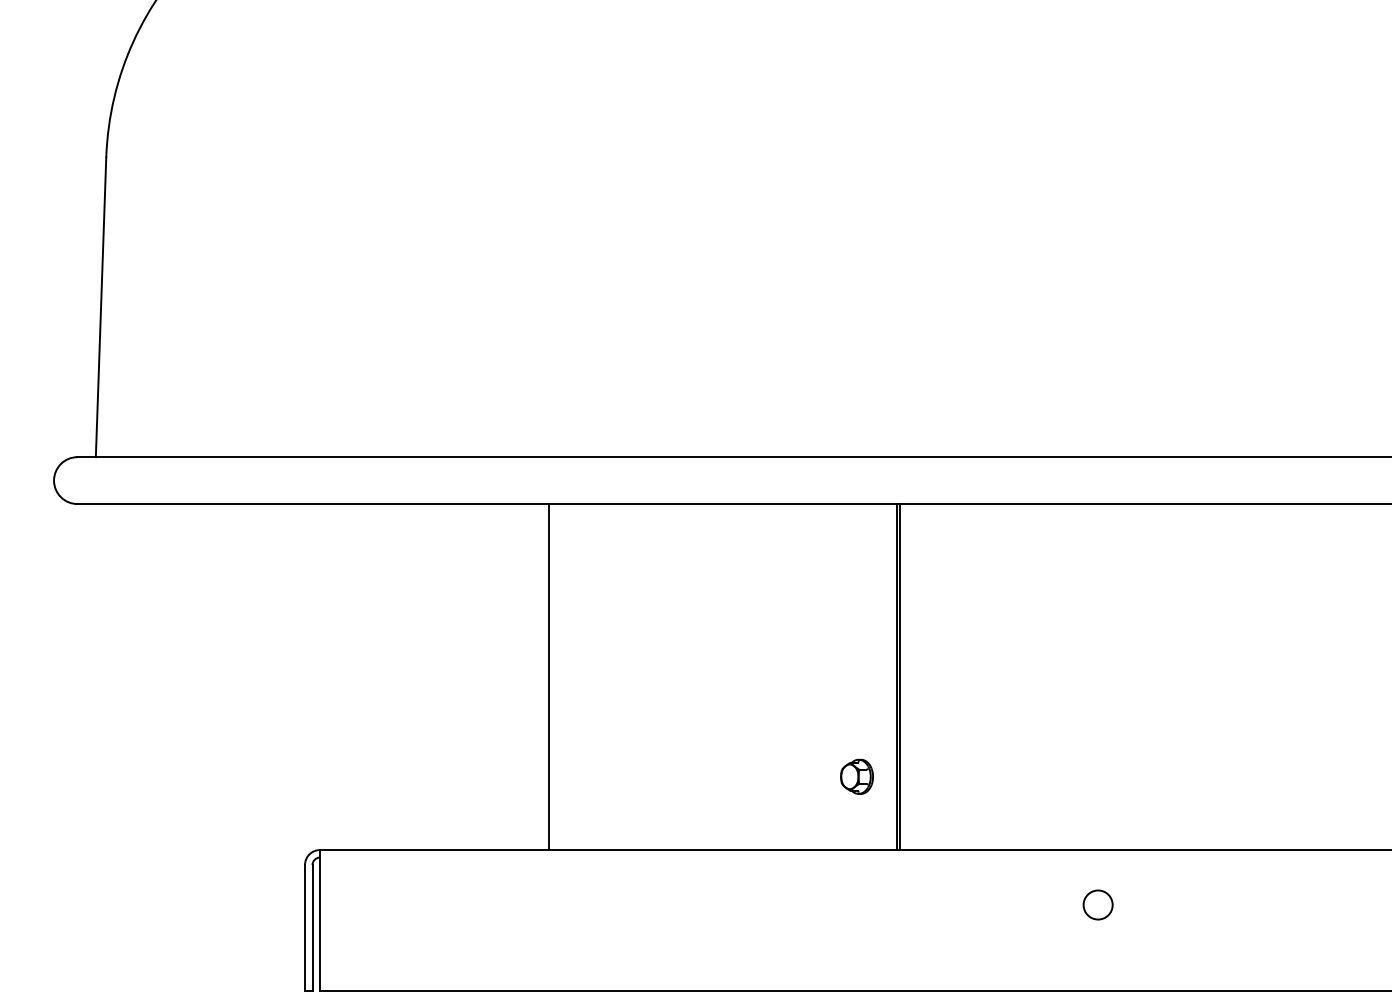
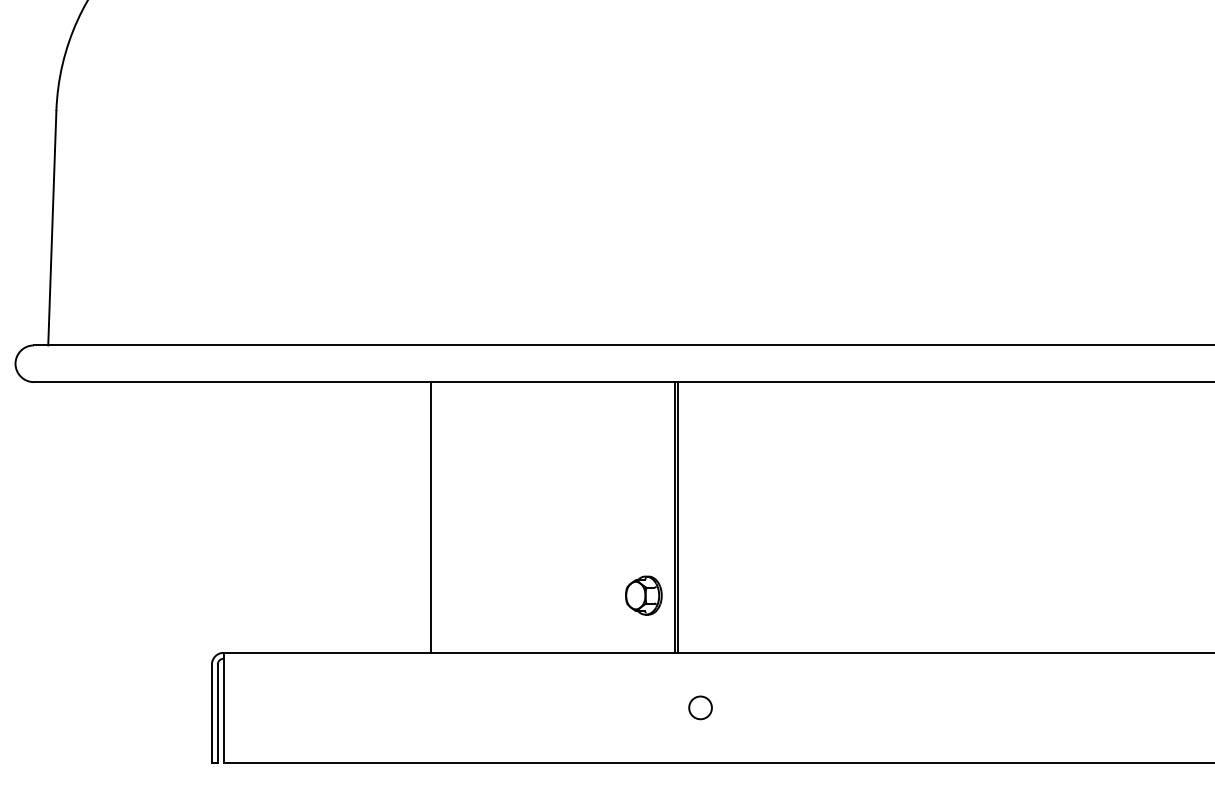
line: (548, 677) -> (431, 517), moved
part: (856, 776) -> (643, 595), size x1.43
circle: (1098, 904) -> (700, 707), moved

